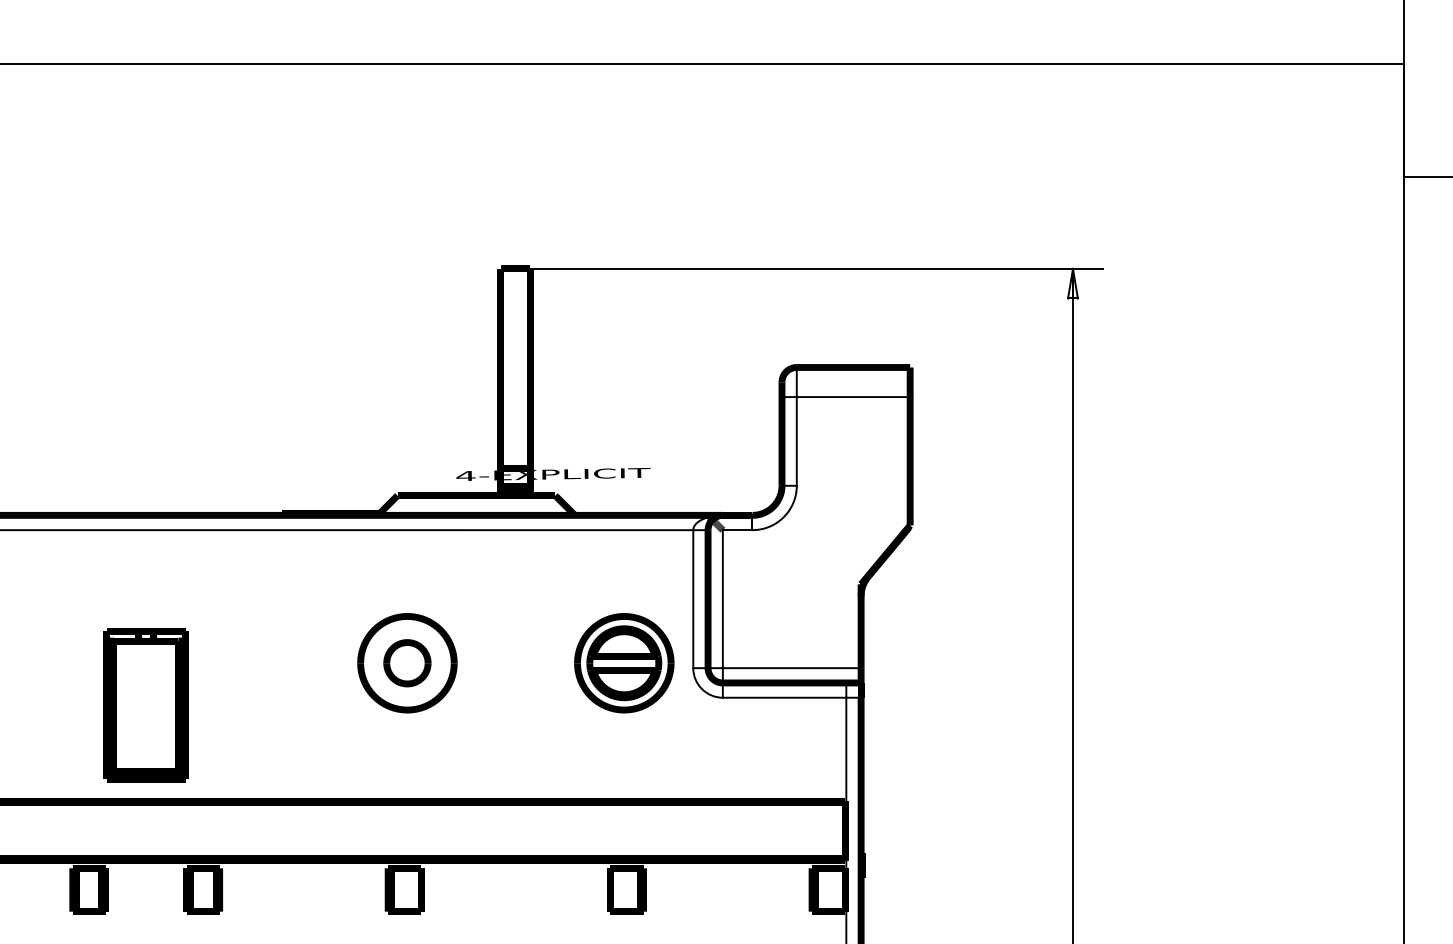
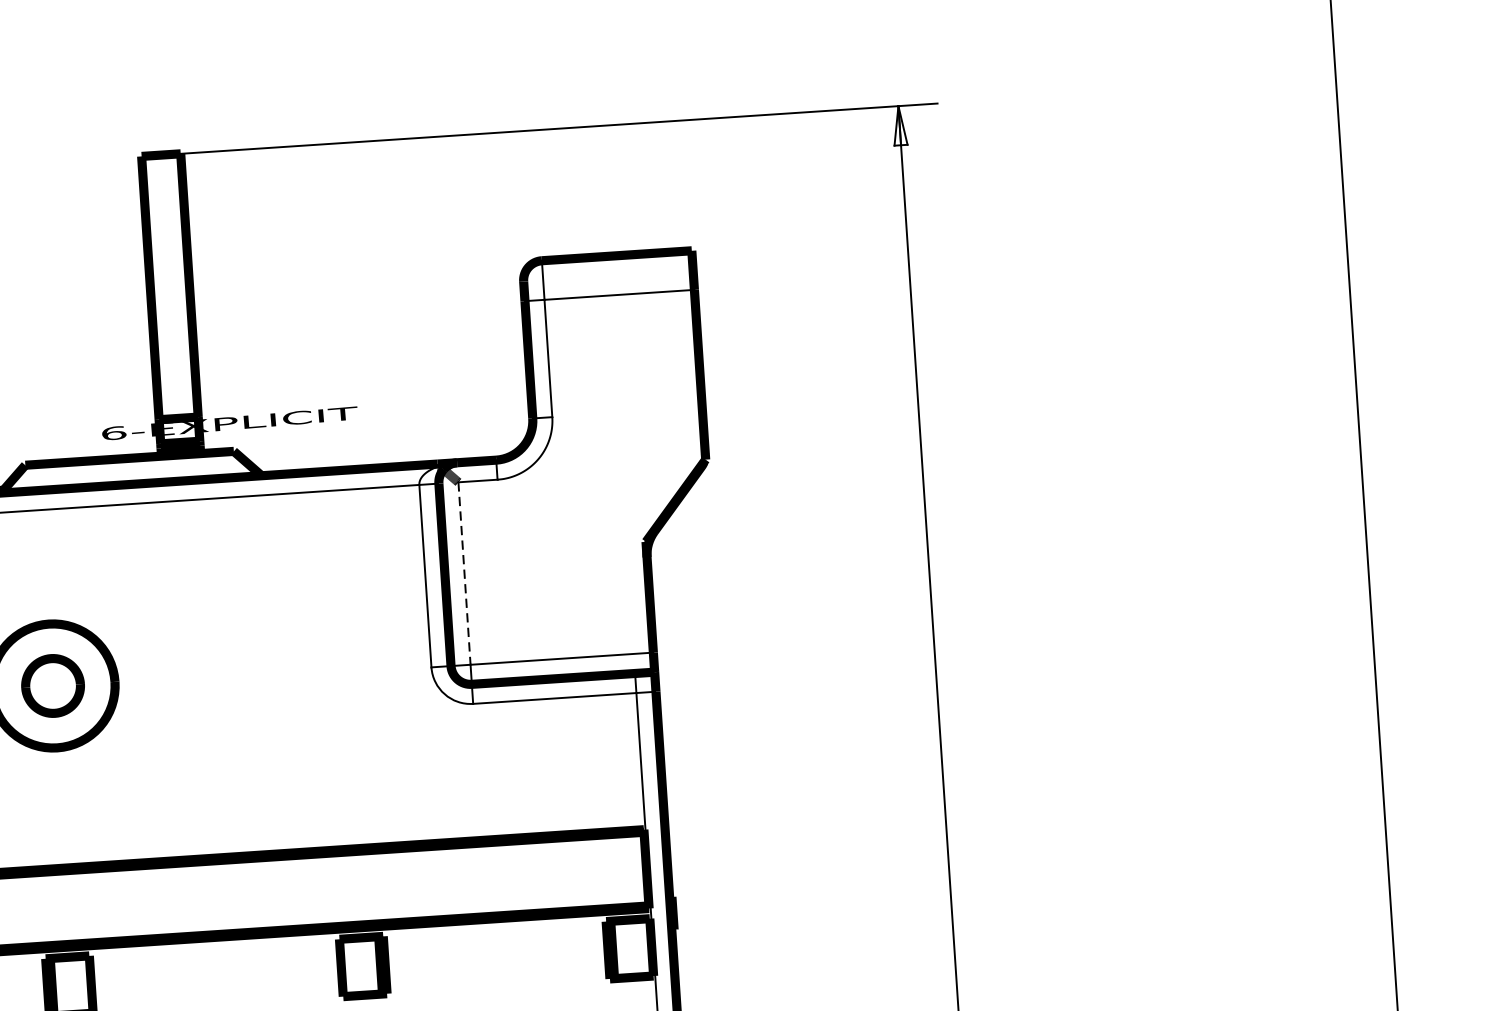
text: (465, 476) -> (113, 433), 4-EXPLICIT -> 6-EXPLICIT
line: (722, 599) -> (464, 574), solid -> dashed
part: (624, 663) -> (340, 667), removed

